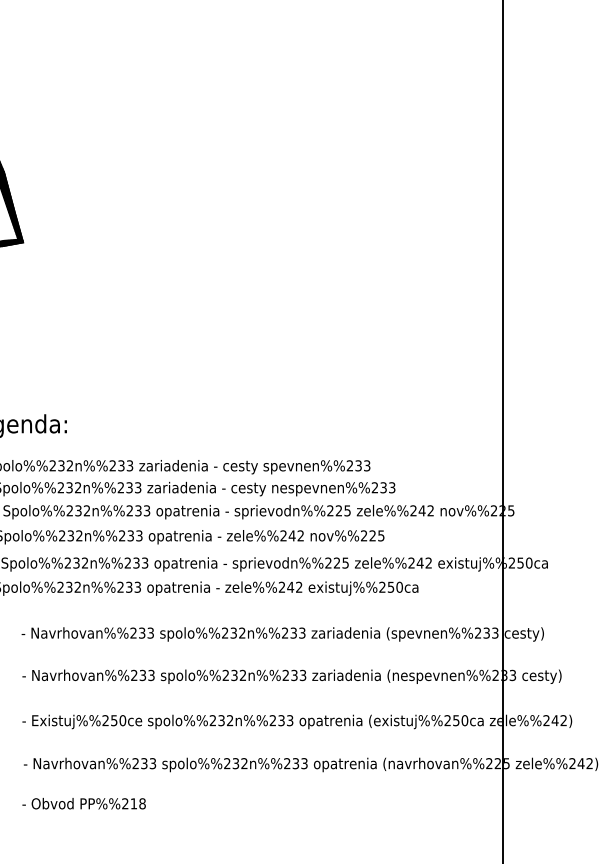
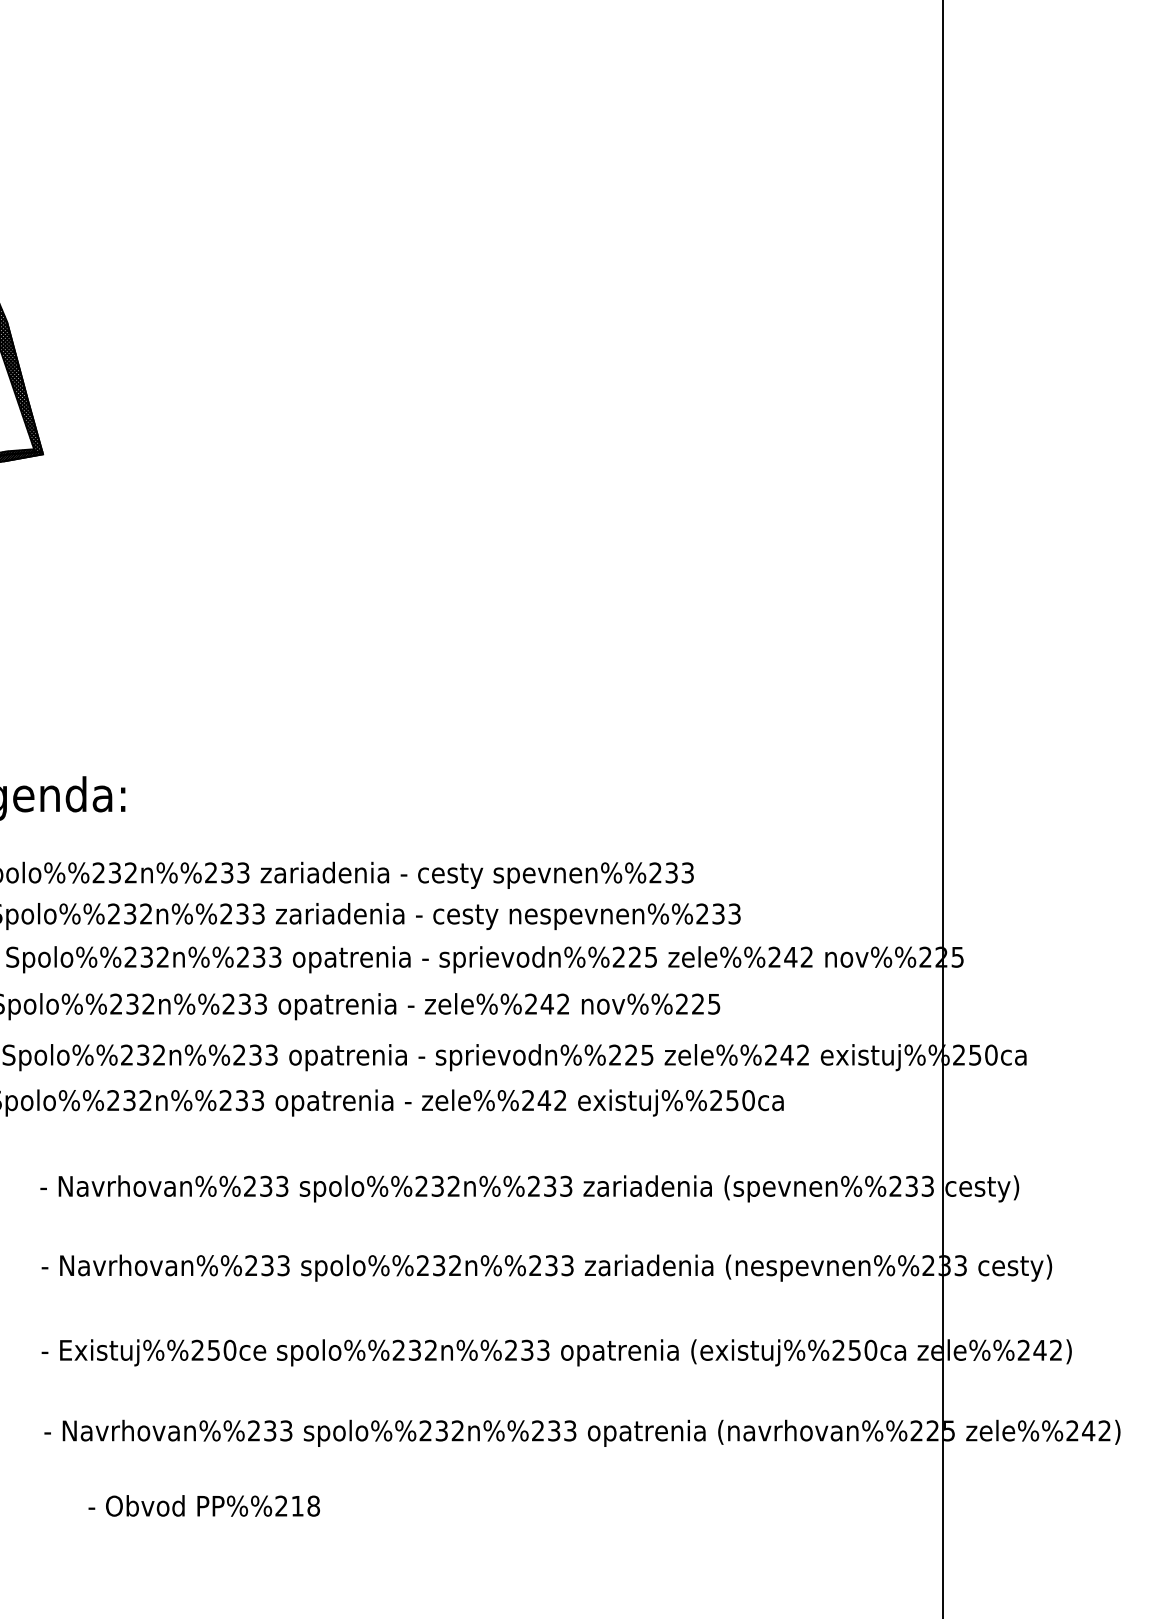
text: (83, 803) -> (203, 1505), moved

